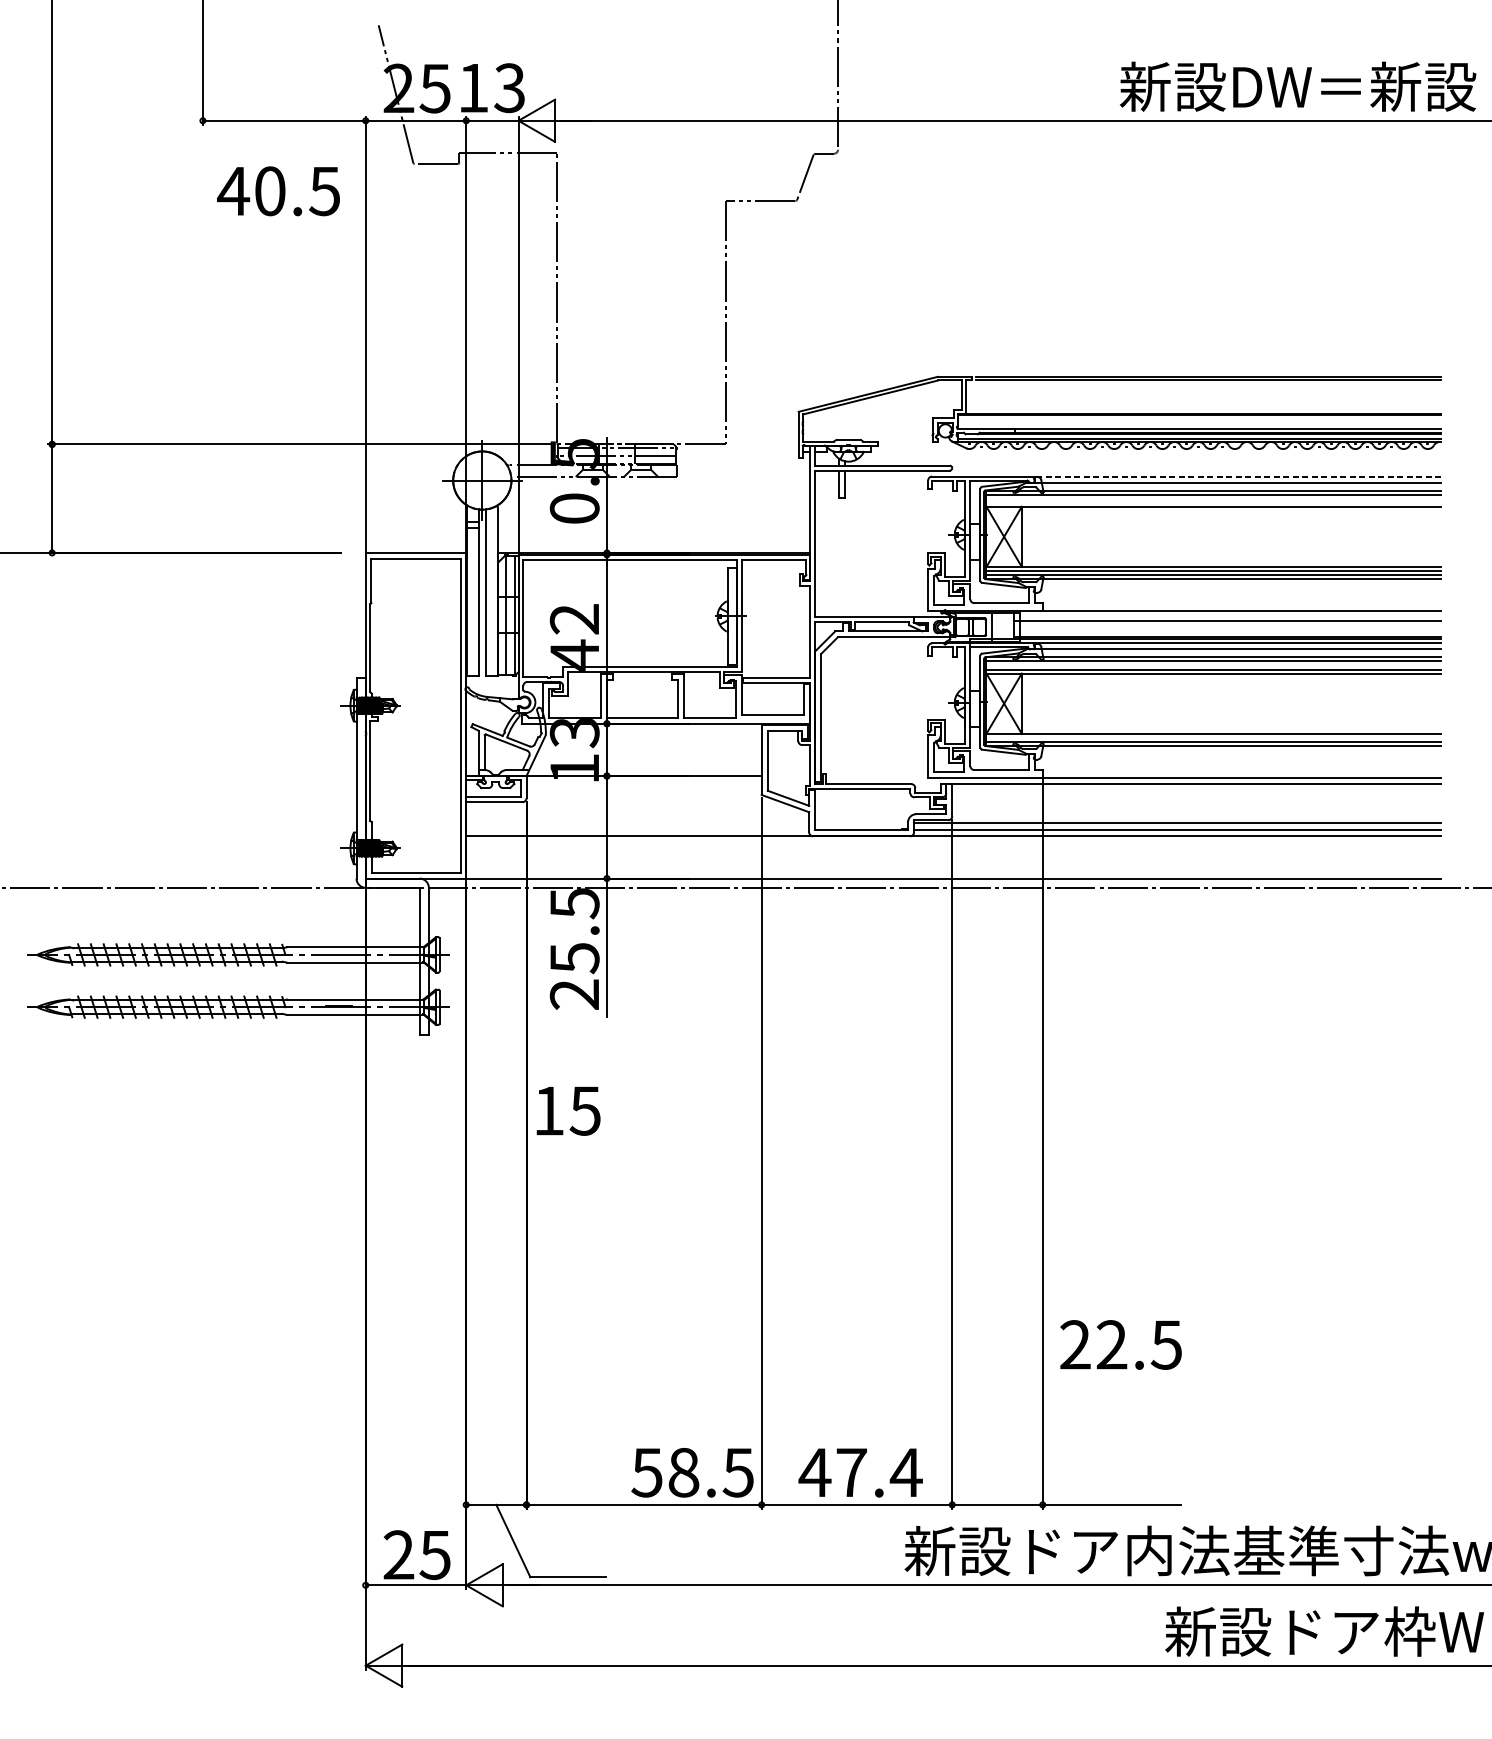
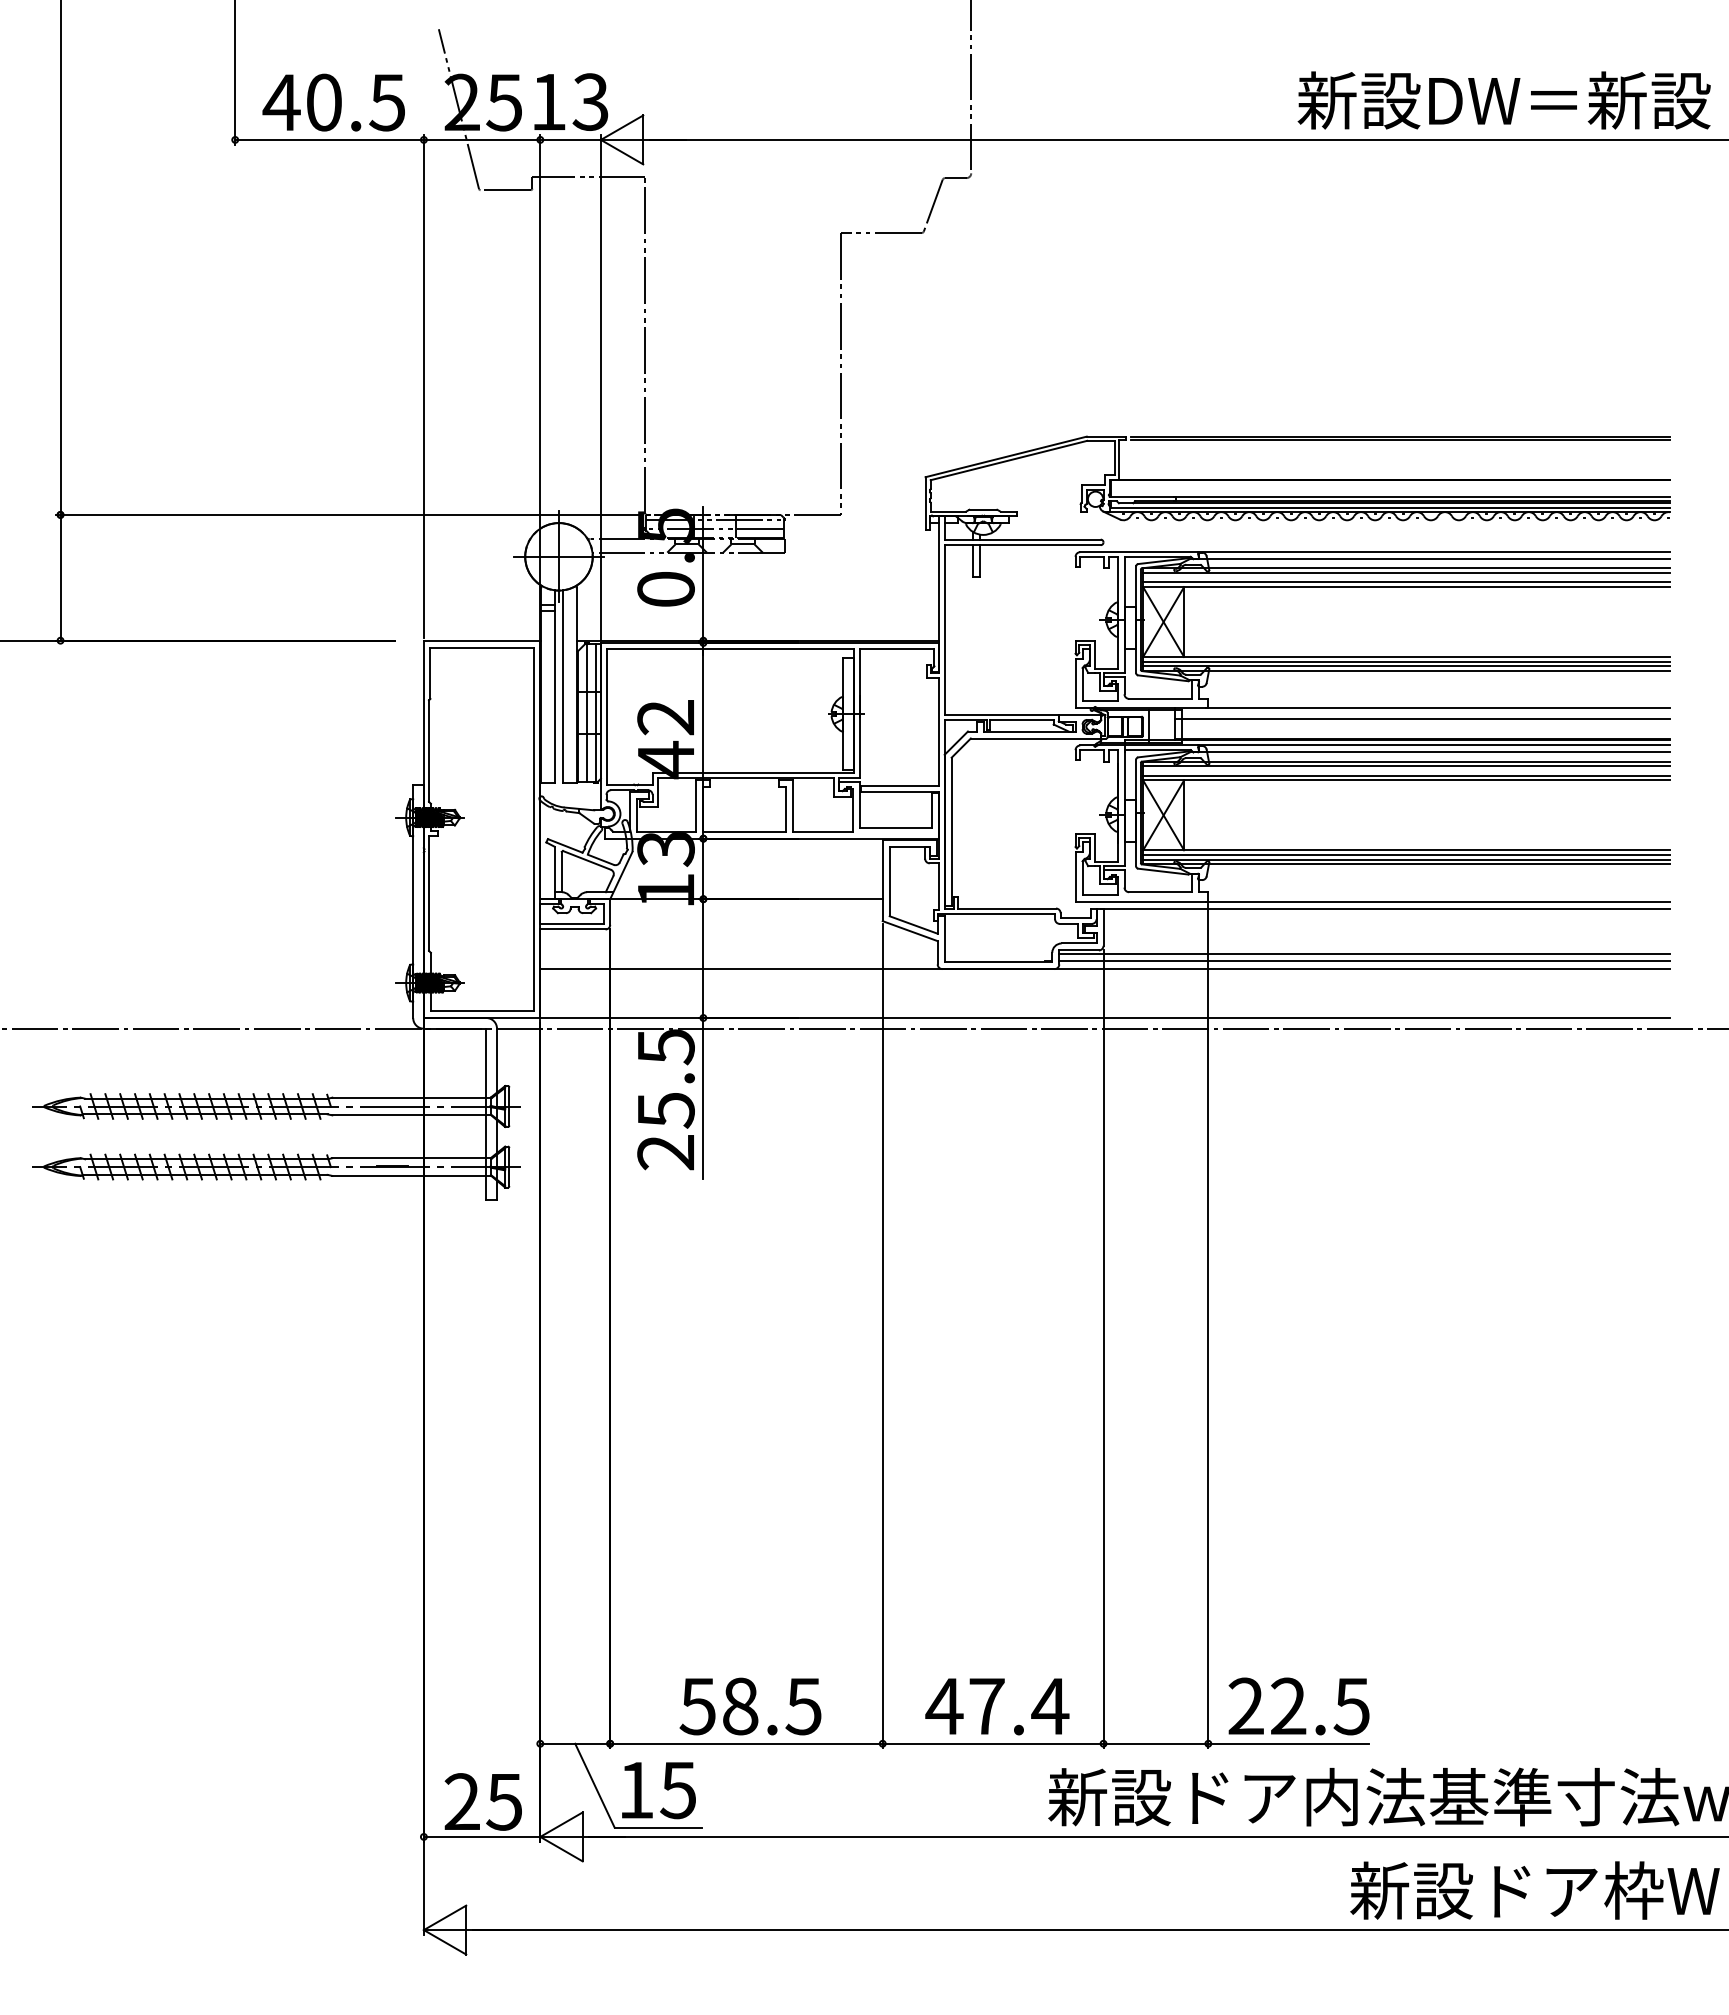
text: (278, 191) -> (333, 102), moved
line: (1237, 476) -> (1433, 552), dashed -> solid
line: (1213, 502) -> (1406, 582), added
line: (1213, 737) -> (1406, 854), added
text: (568, 1111) -> (658, 1790), moved
text: (1120, 1345) -> (1298, 1706), moved
text: (692, 1472) -> (750, 1706), moved

